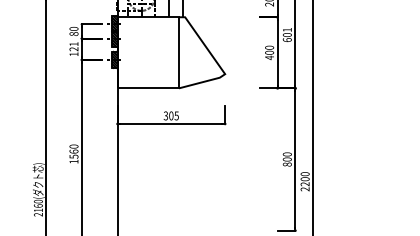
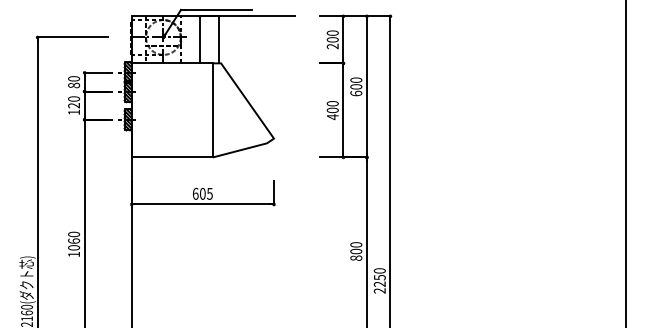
text: (287, 29) -> (356, 79), 601 -> 600
text: (74, 43) -> (74, 98), 121 -> 120
text: (165, 115) -> (195, 193), 305 -> 605
text: (73, 156) -> (73, 247), 1560 -> 1060
text: (304, 179) -> (379, 277), 2200 -> 2250

